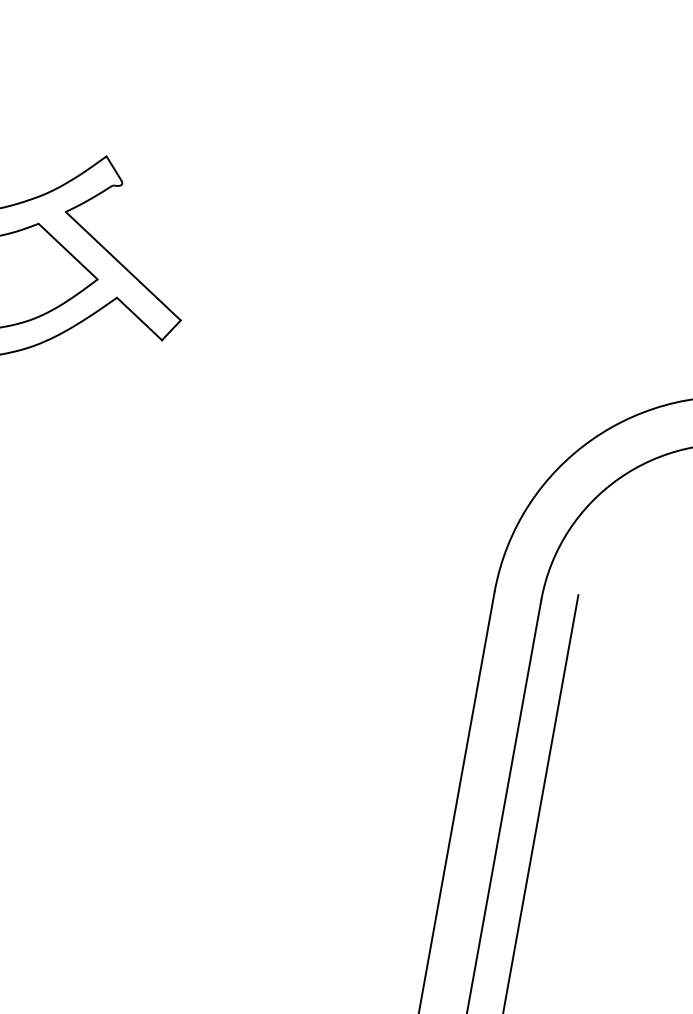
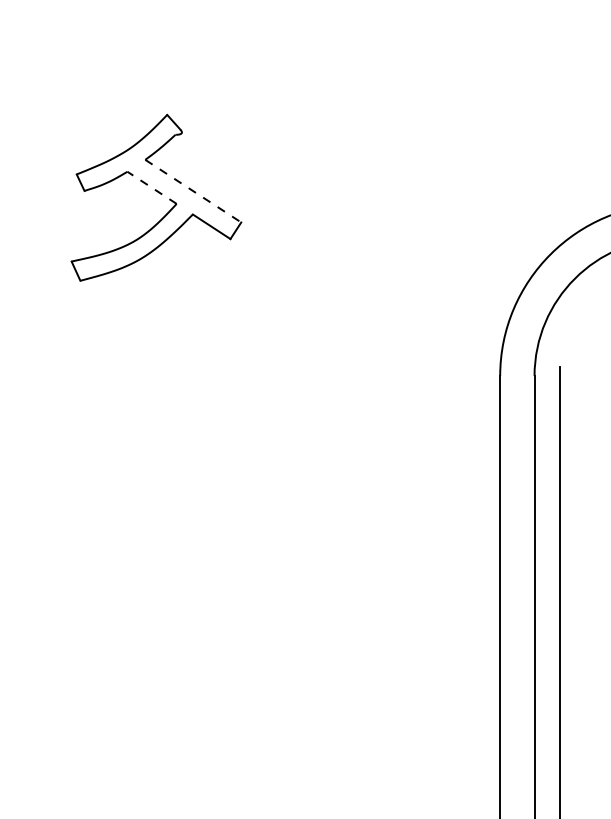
line: (67, 251) -> (151, 187), solid -> dashed
line: (123, 266) -> (193, 191), solid -> dashed

